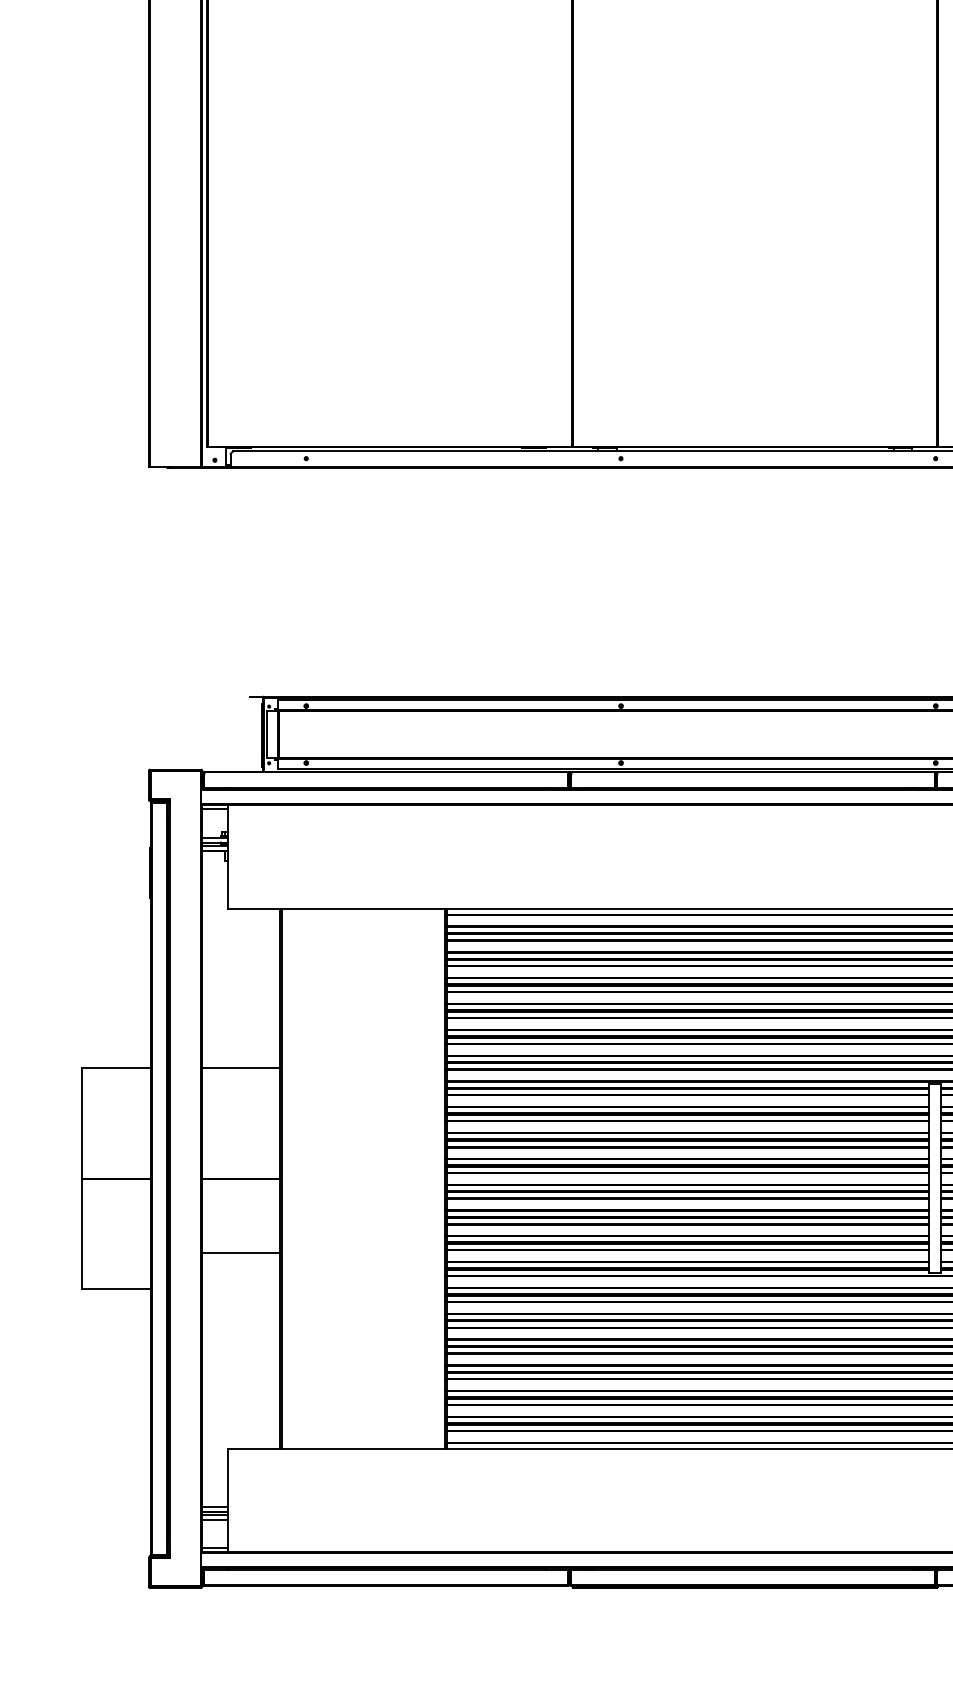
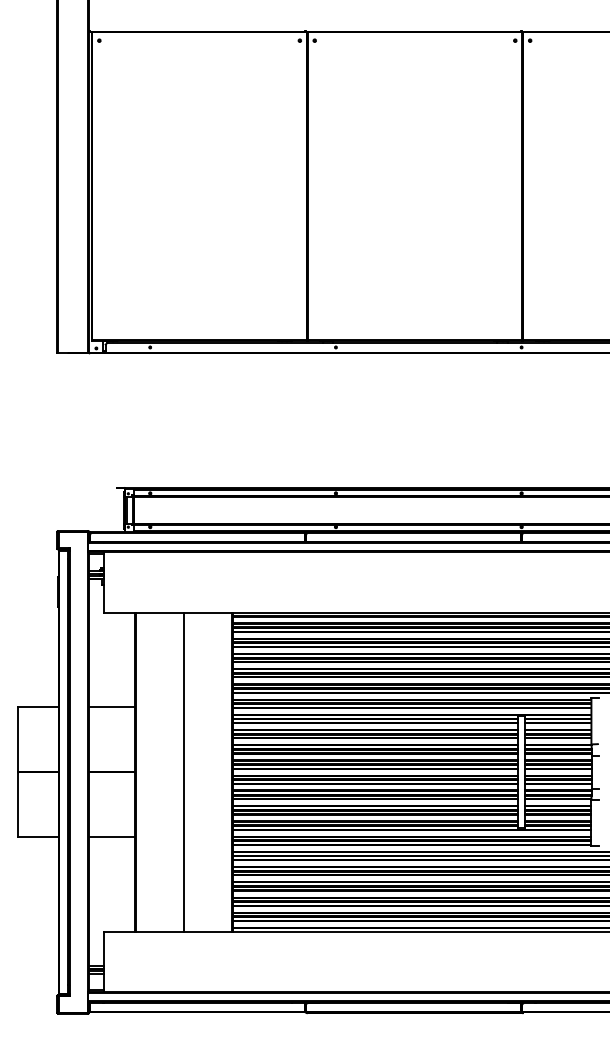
line: (364, 1177) -> (184, 771), added
line: (240, 1253) -> (111, 837), moved

